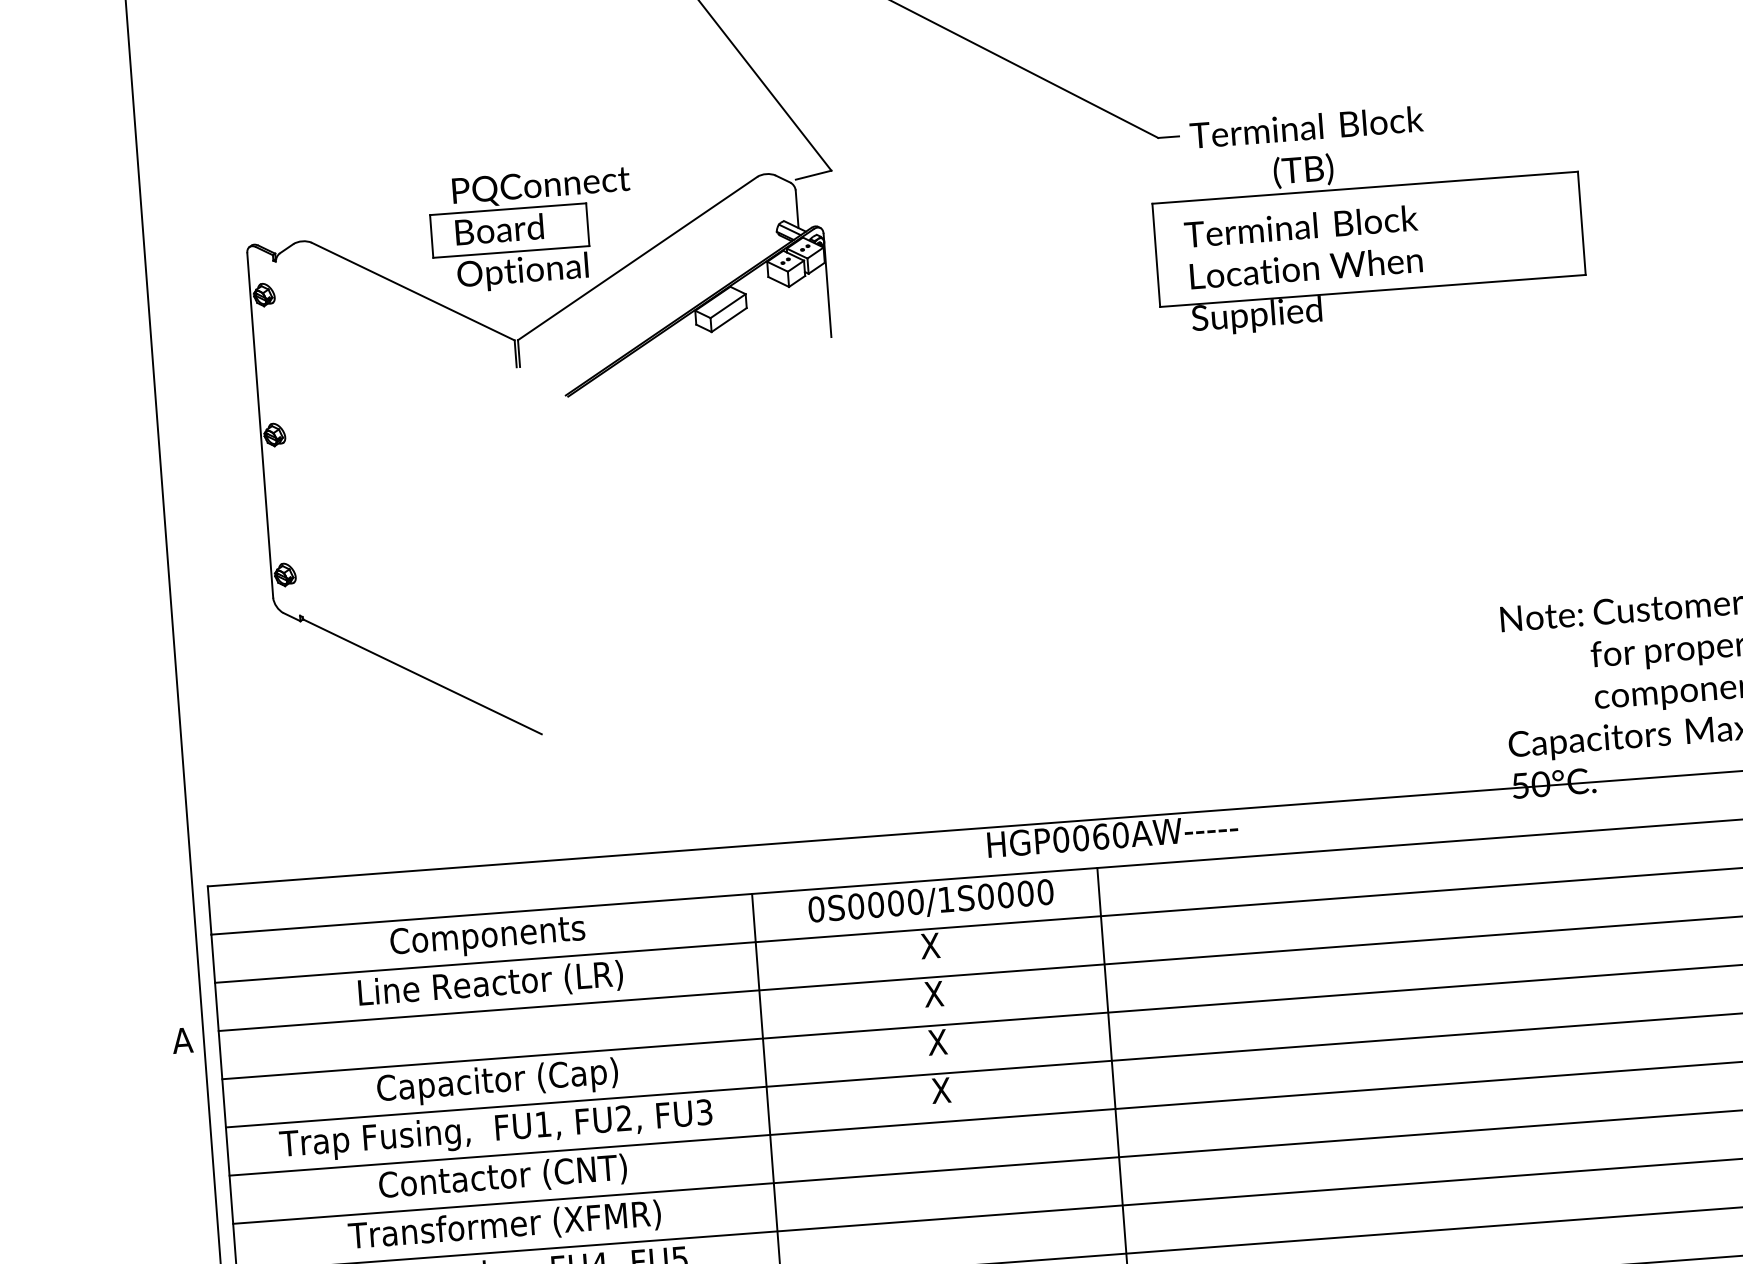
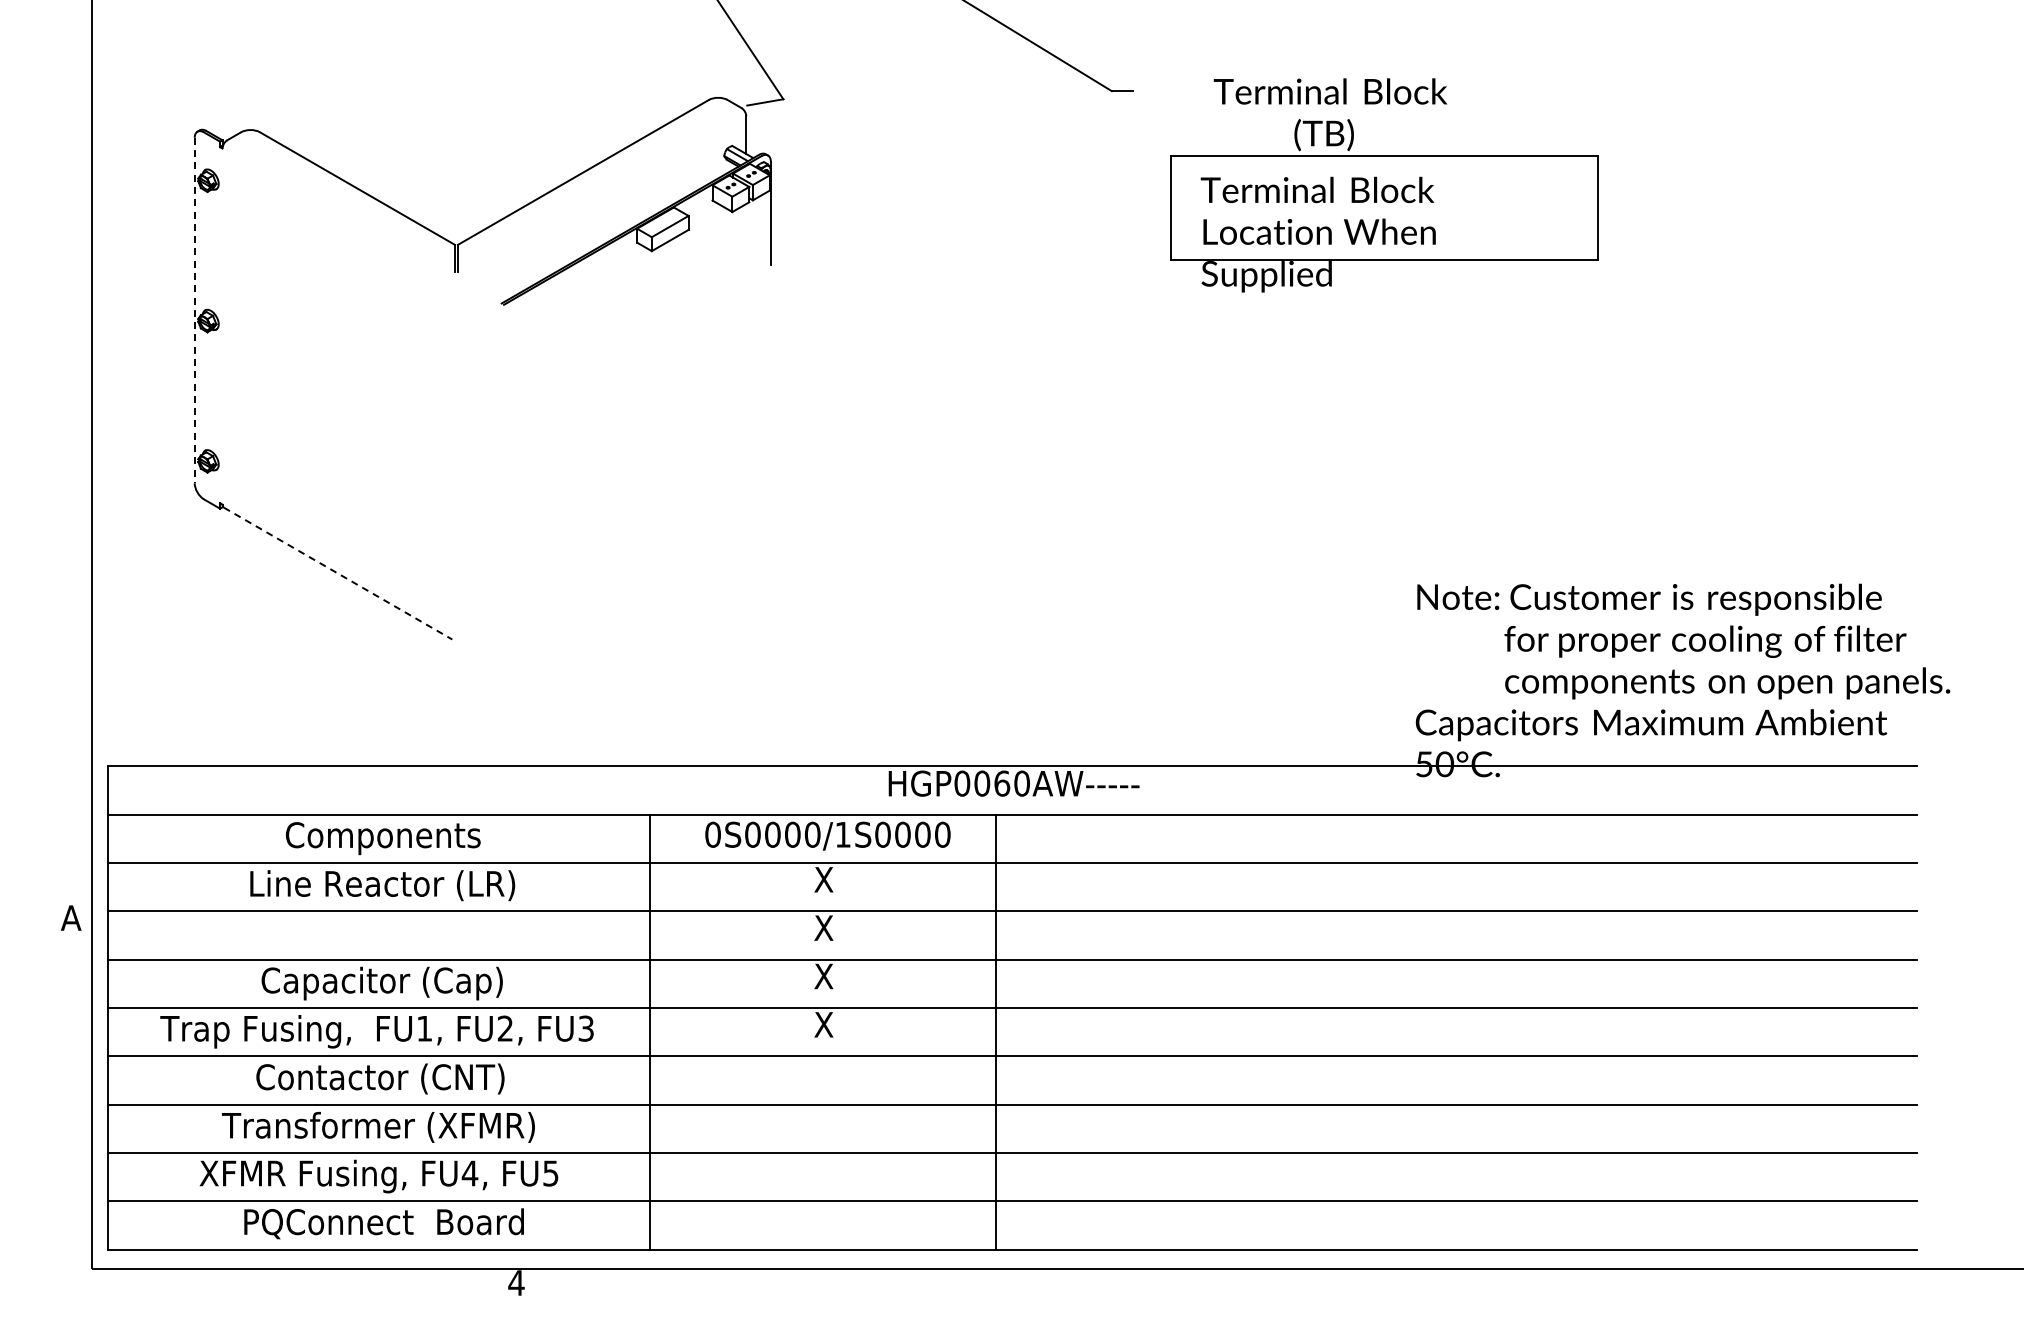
part: (1367, 216) -> (1384, 185), moved
part: (532, 229) -> (480, 135), removed
line: (260, 425) -> (194, 310), solid -> dashed
line: (423, 676) -> (338, 573), solid -> dashed

